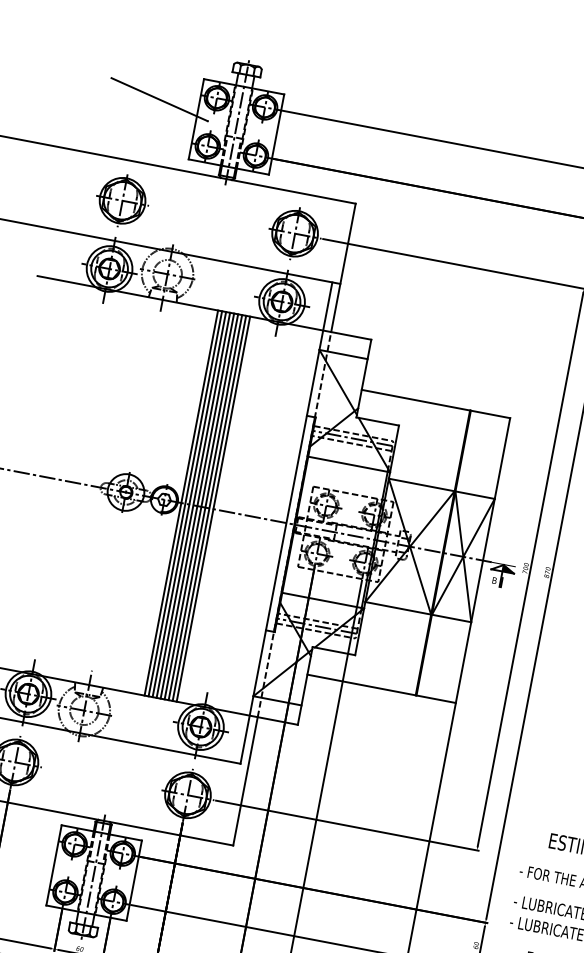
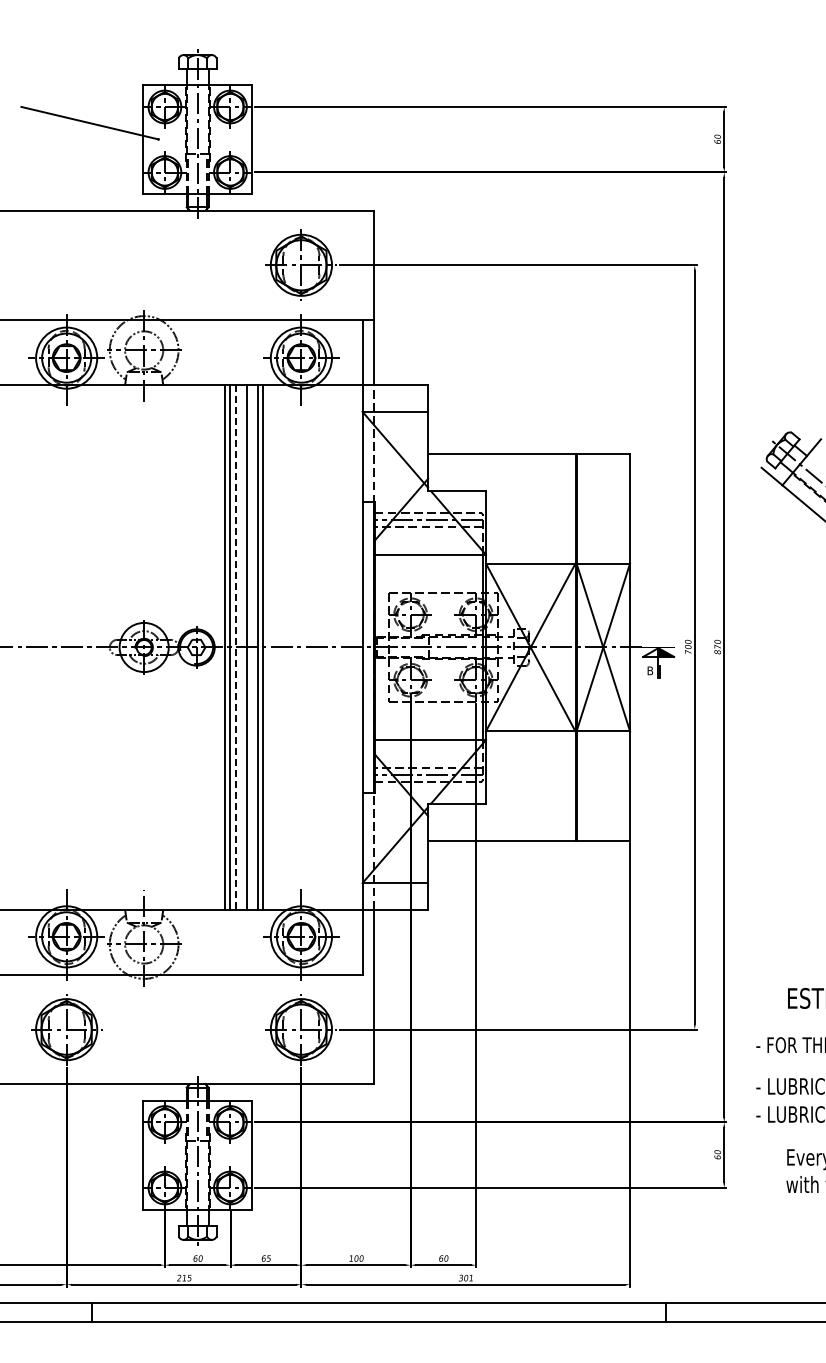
part: (122, 200) -> (66, 264), removed
line: (181, 503) -> (219, 647), removed
line: (193, 505) -> (235, 647), solid -> dashed
line: (197, 506) -> (241, 647), removed
line: (205, 507) -> (252, 647), removed

